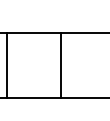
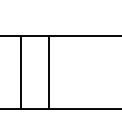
line: (7, 65) -> (21, 72), moved
line: (60, 65) -> (48, 72), moved

